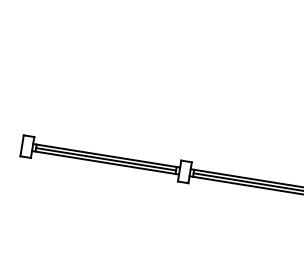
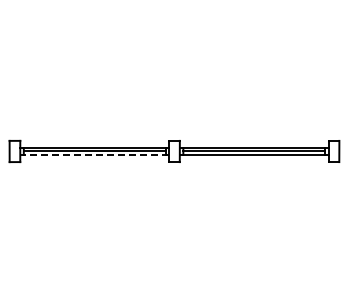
line: (105, 163) -> (94, 155), solid -> dashed

